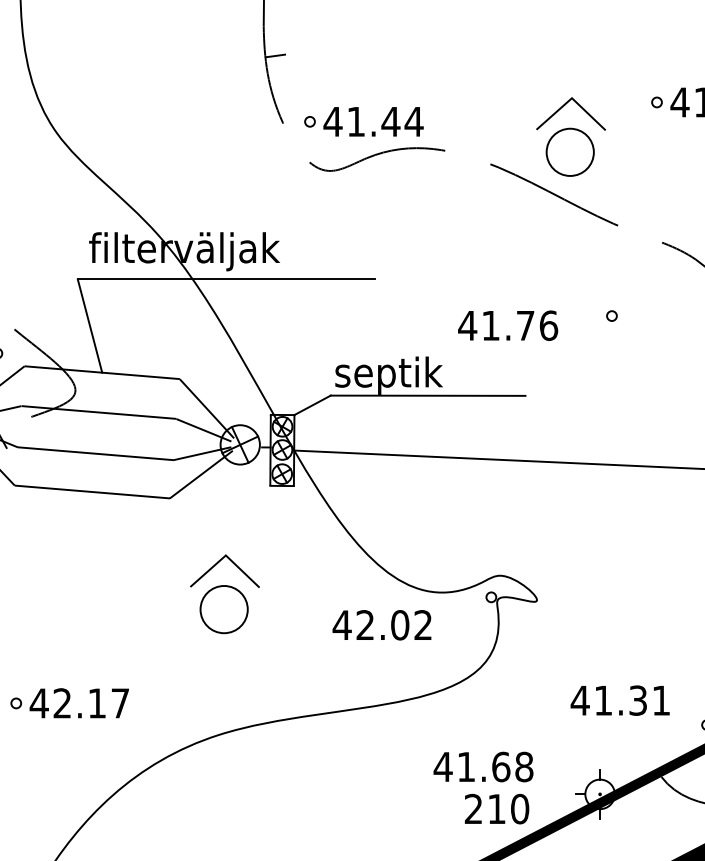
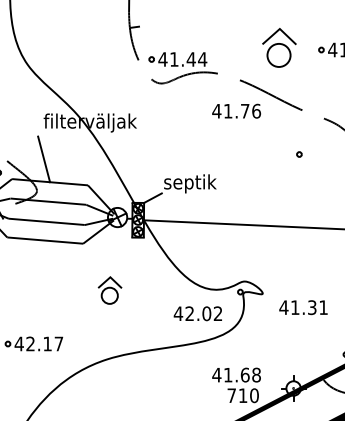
part: (571, 136) -> (279, 47), moved
line: (225, 279) -> (110, 136), removed
text: (507, 324) -> (236, 110), moved
line: (428, 395) -> (209, 193), removed
part: (223, 594) -> (109, 290), size x0.7
text: (381, 624) -> (197, 313), moved
text: (620, 700) -> (303, 307), moved
text: (473, 808) -> (231, 395), 210 -> 710

